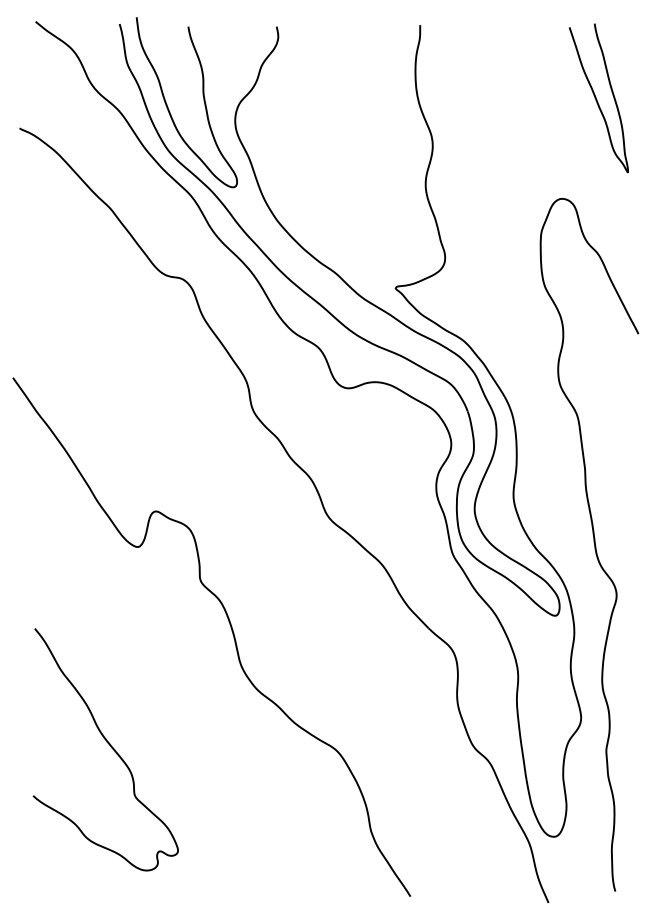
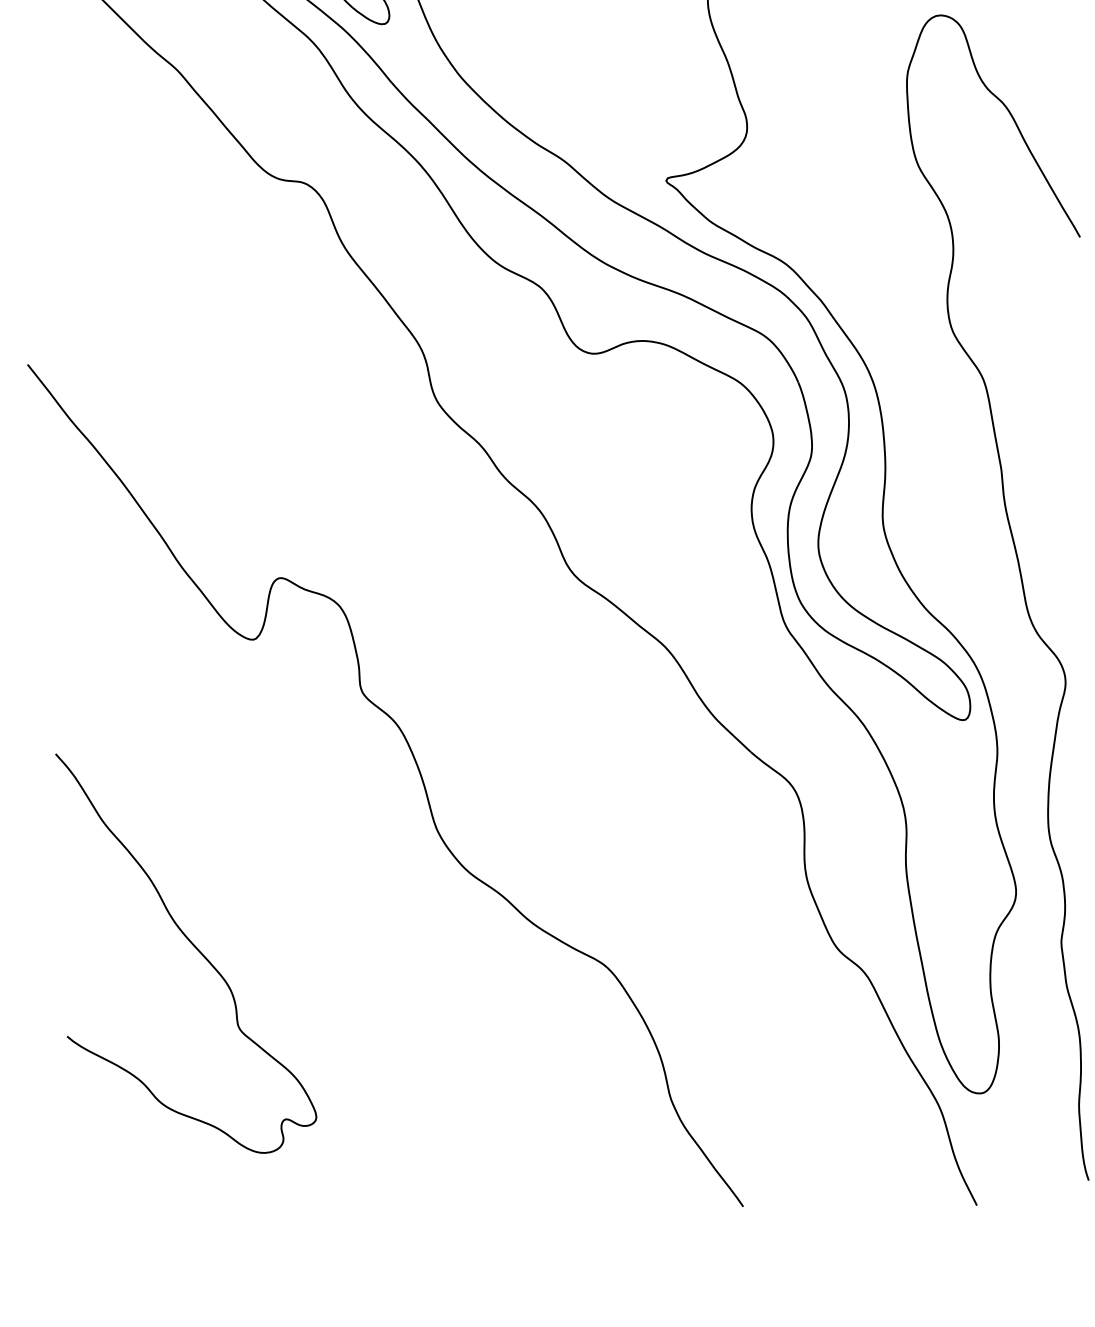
curve: (109, 745) -> (191, 944), moved

